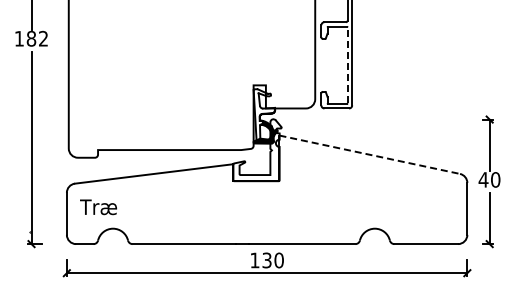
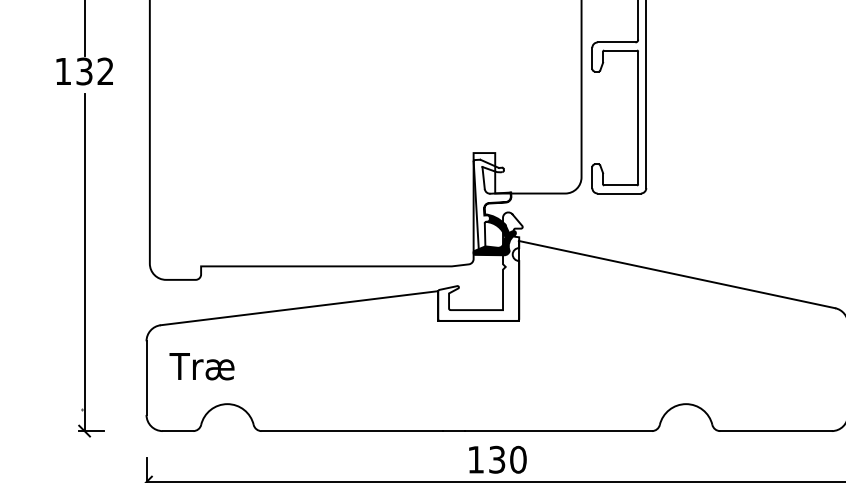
text: (31, 38) -> (84, 70), 182 -> 132
line: (347, 65) -> (638, 118), dashed -> solid
line: (370, 154) -> (678, 274), dashed -> solid

